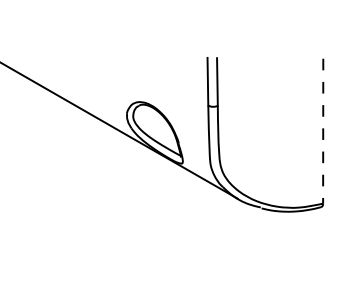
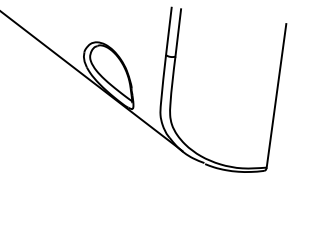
line: (323, 131) -> (276, 96), dashed -> solid

